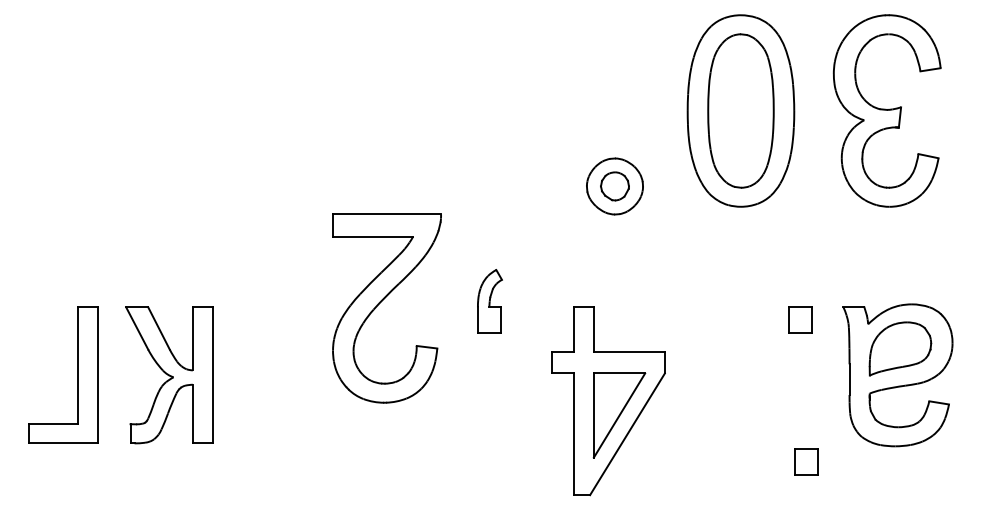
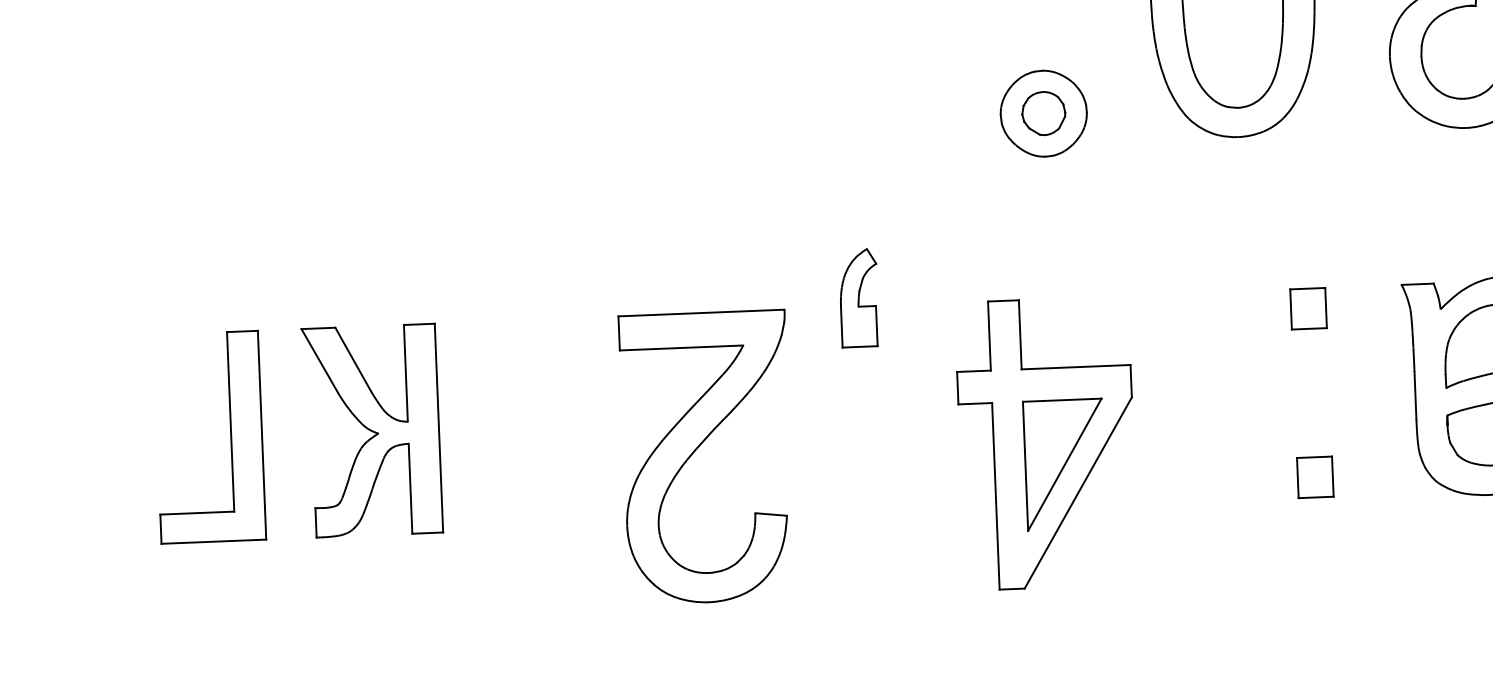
part: (381, 302) -> (698, 448), moved
part: (800, 319) -> (1308, 307), moved
part: (806, 461) -> (1315, 476), moved

